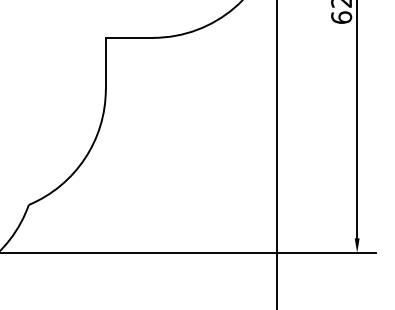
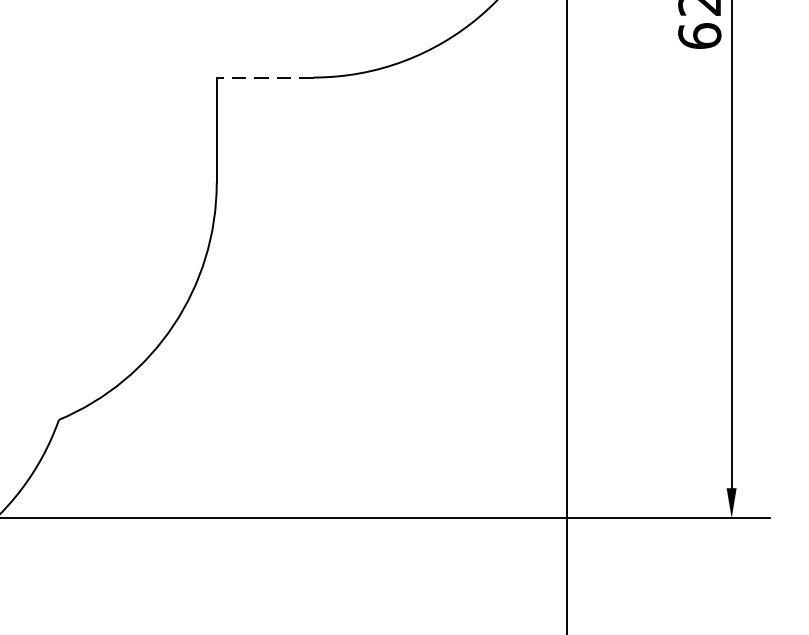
line: (129, 37) -> (265, 76), solid -> dashed

